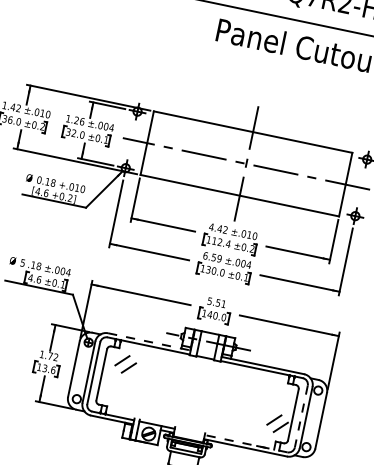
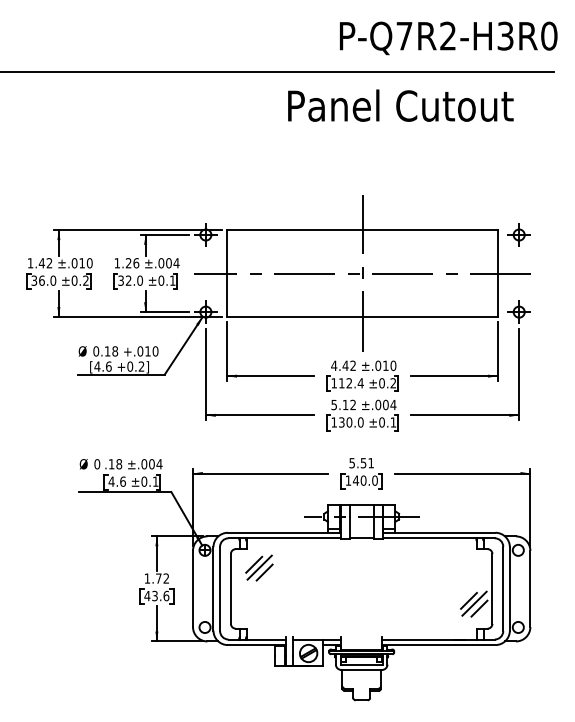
text: (212, 256) -> (343, 404), 6.59 -> 5.12
text: (22, 263) -> (97, 464), 5 -> 0
line: (149, 341) -> (284, 532), dashed -> solid
line: (125, 363) -> (259, 567), added
text: (39, 367) -> (147, 596), 13.6 -> 43.6
line: (301, 417) -> (503, 589), dashed -> solid
line: (278, 422) -> (474, 603), added
line: (246, 443) -> (438, 639), dashed -> solid

